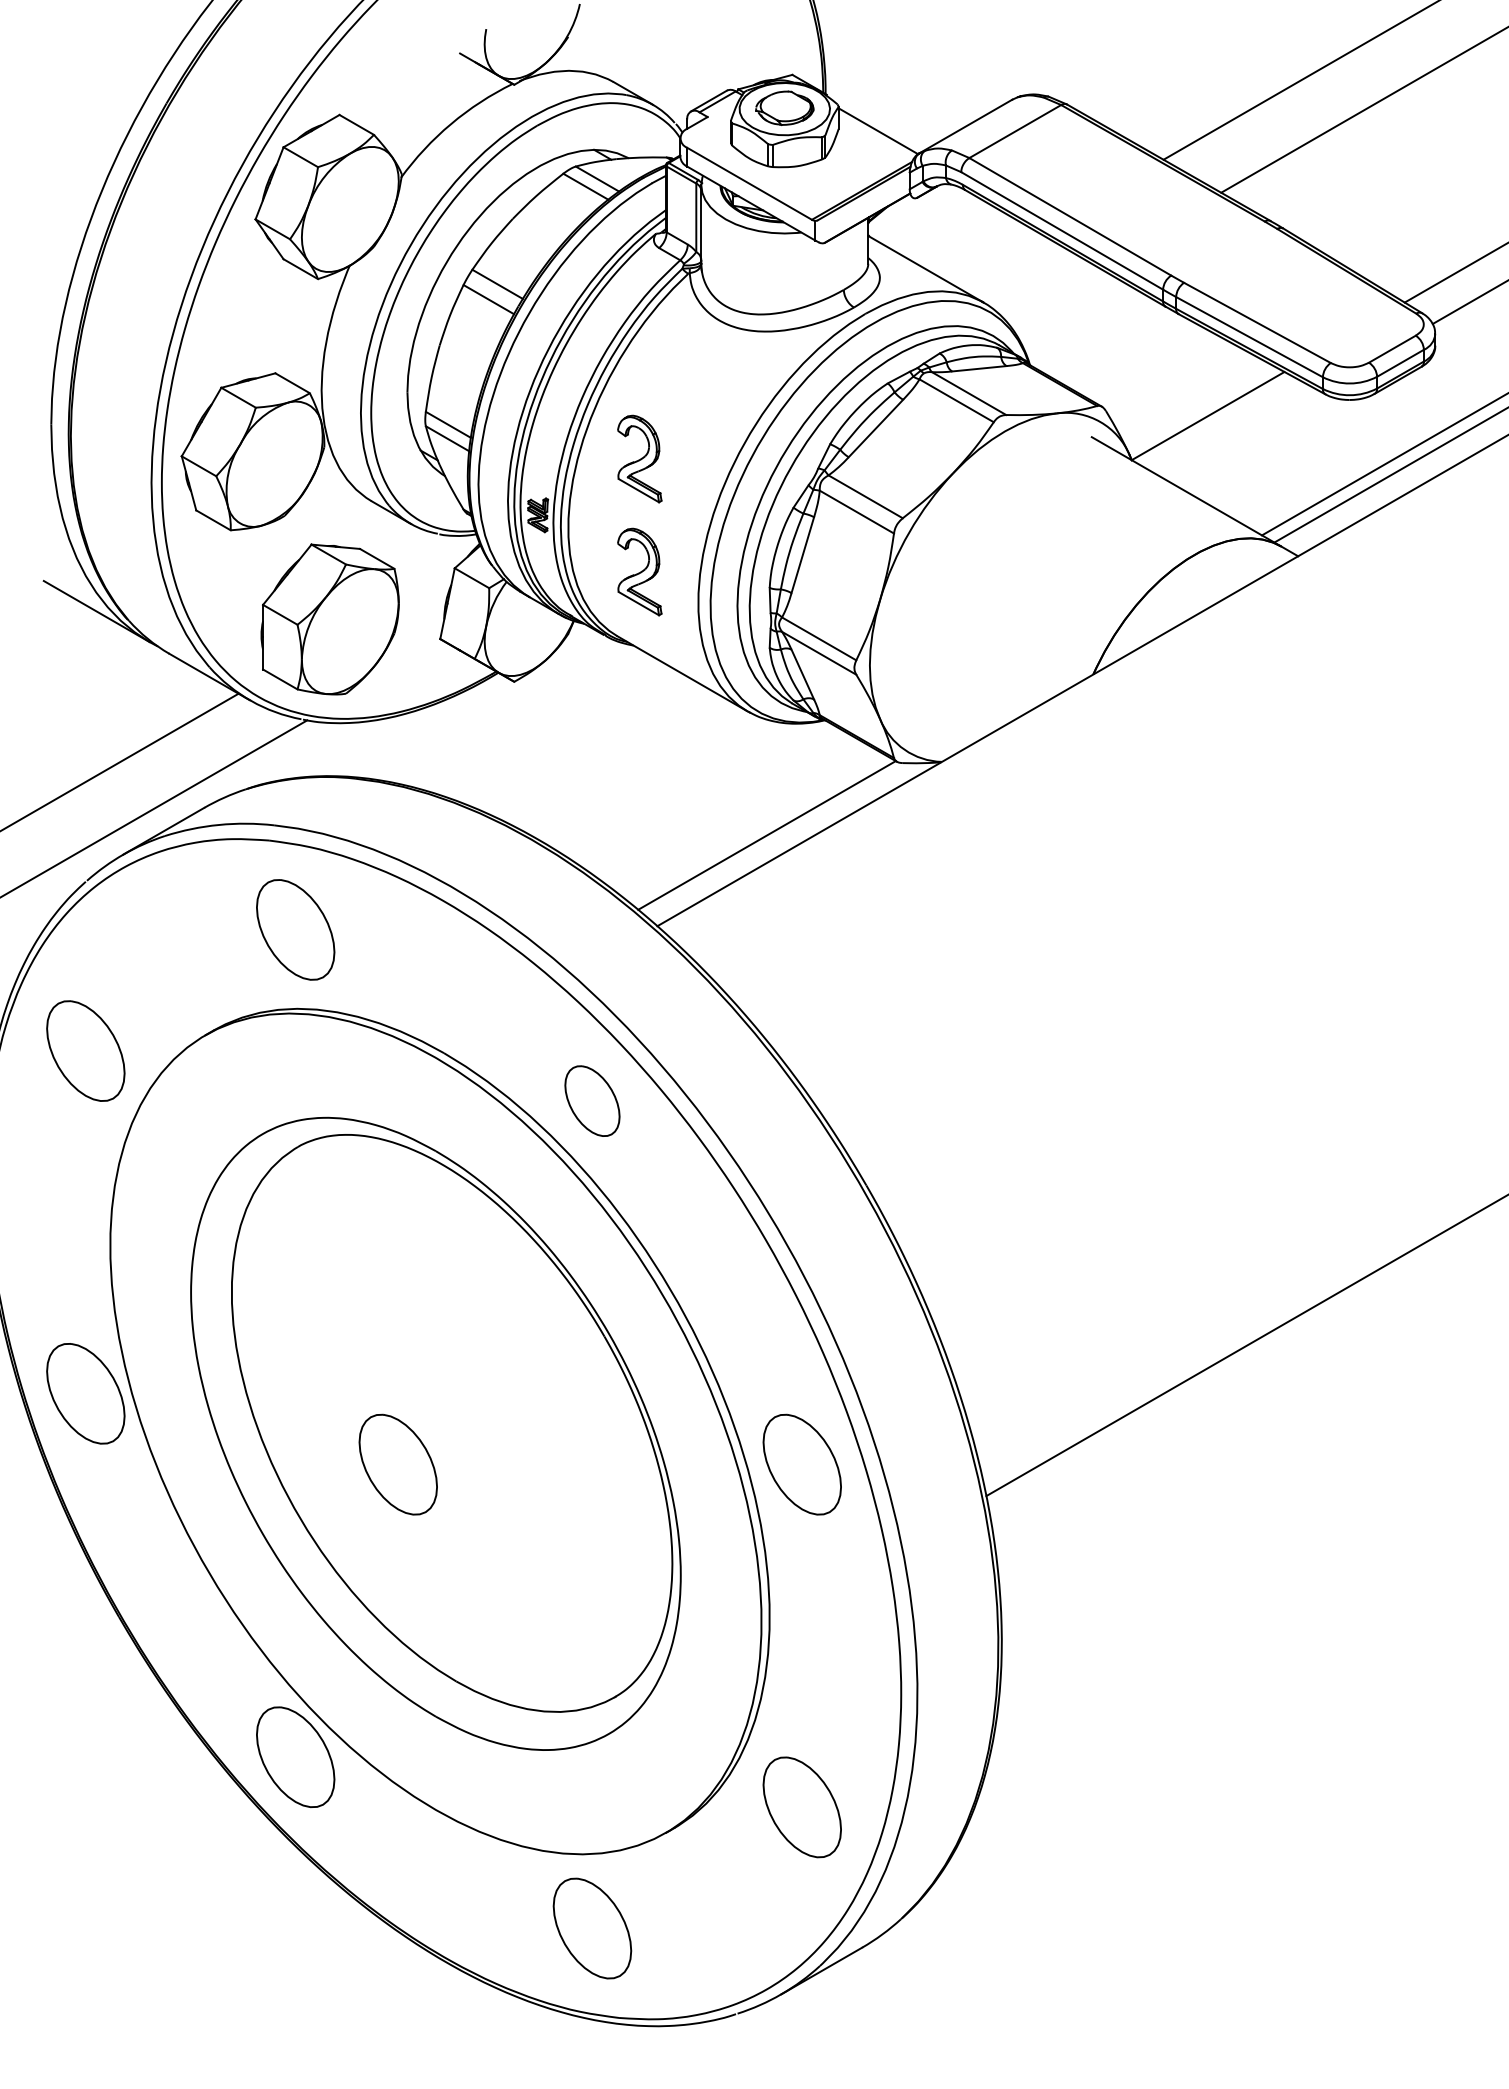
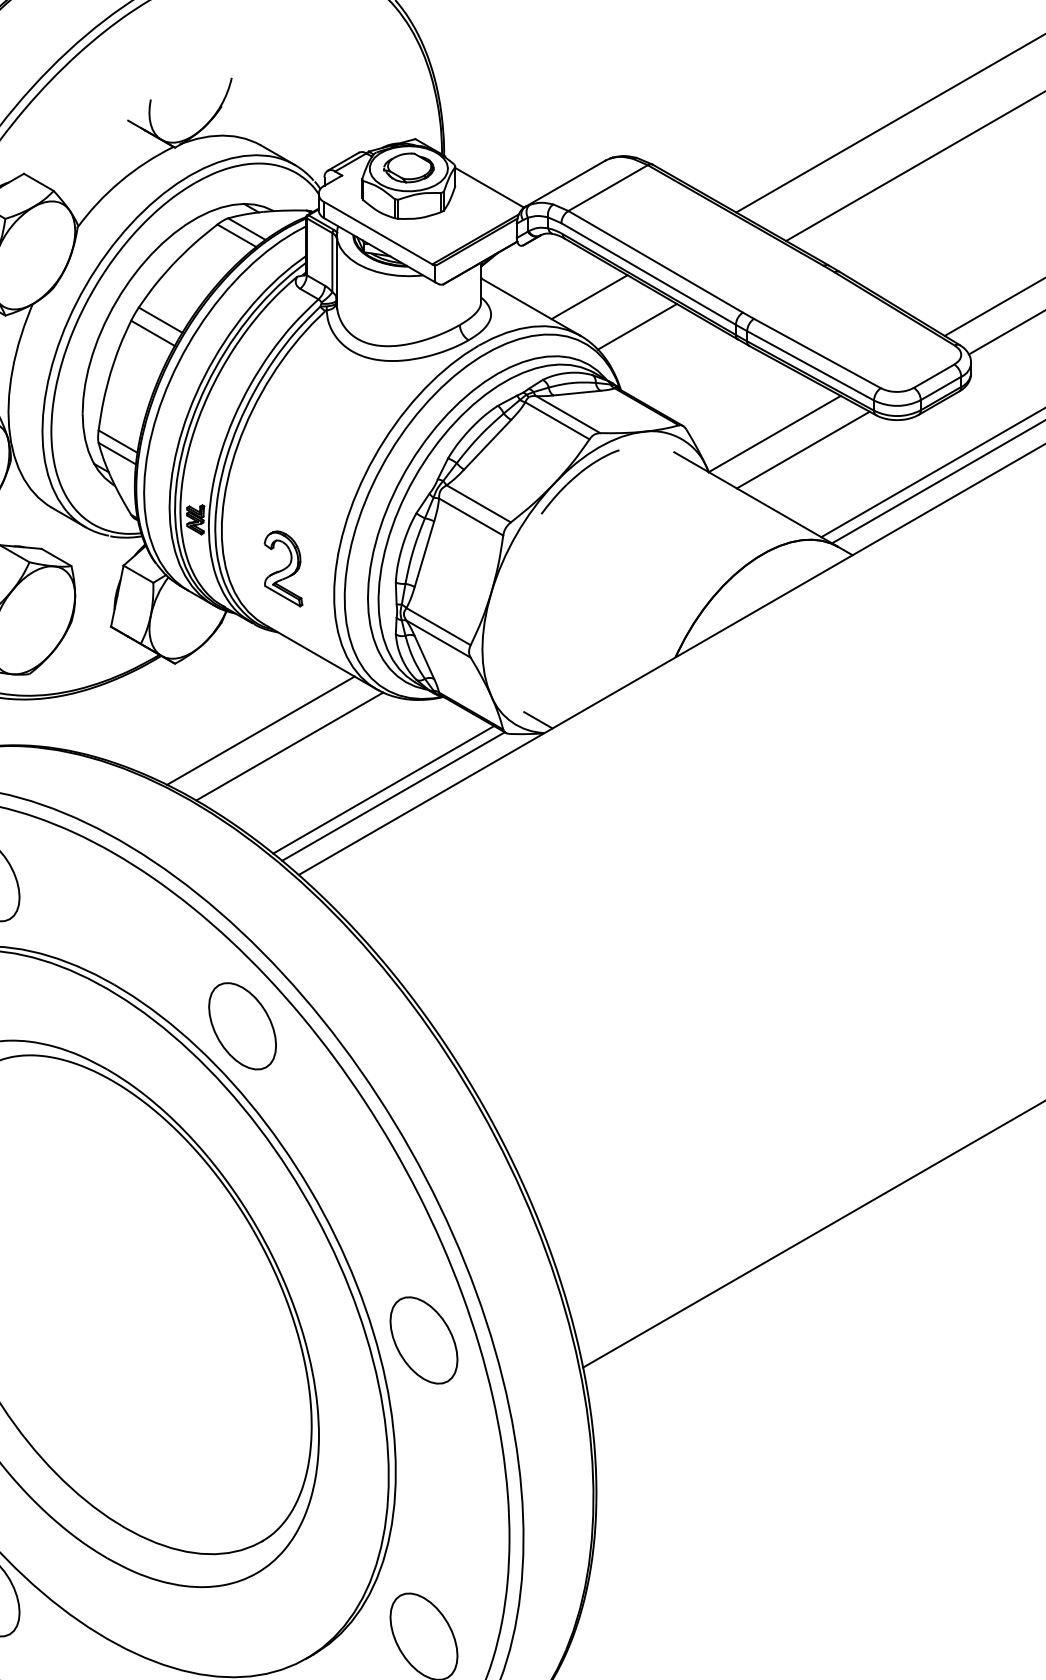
line: (993, 257) -> (589, 296), added
line: (1048, 291) -> (636, 326), added
line: (1240, 434) -> (802, 449), added
part: (639, 458) -> (283, 470), removed
part: (978, 466) -> (576, 477), added
line: (934, 746) -> (538, 719), added
line: (613, 758) -> (260, 730), added
line: (646, 777) -> (289, 746), added
line: (755, 827) -> (383, 789), added
part: (592, 1100) -> (242, 1025), size x1.43
part: (397, 1464) -> (74, 1340), removed

